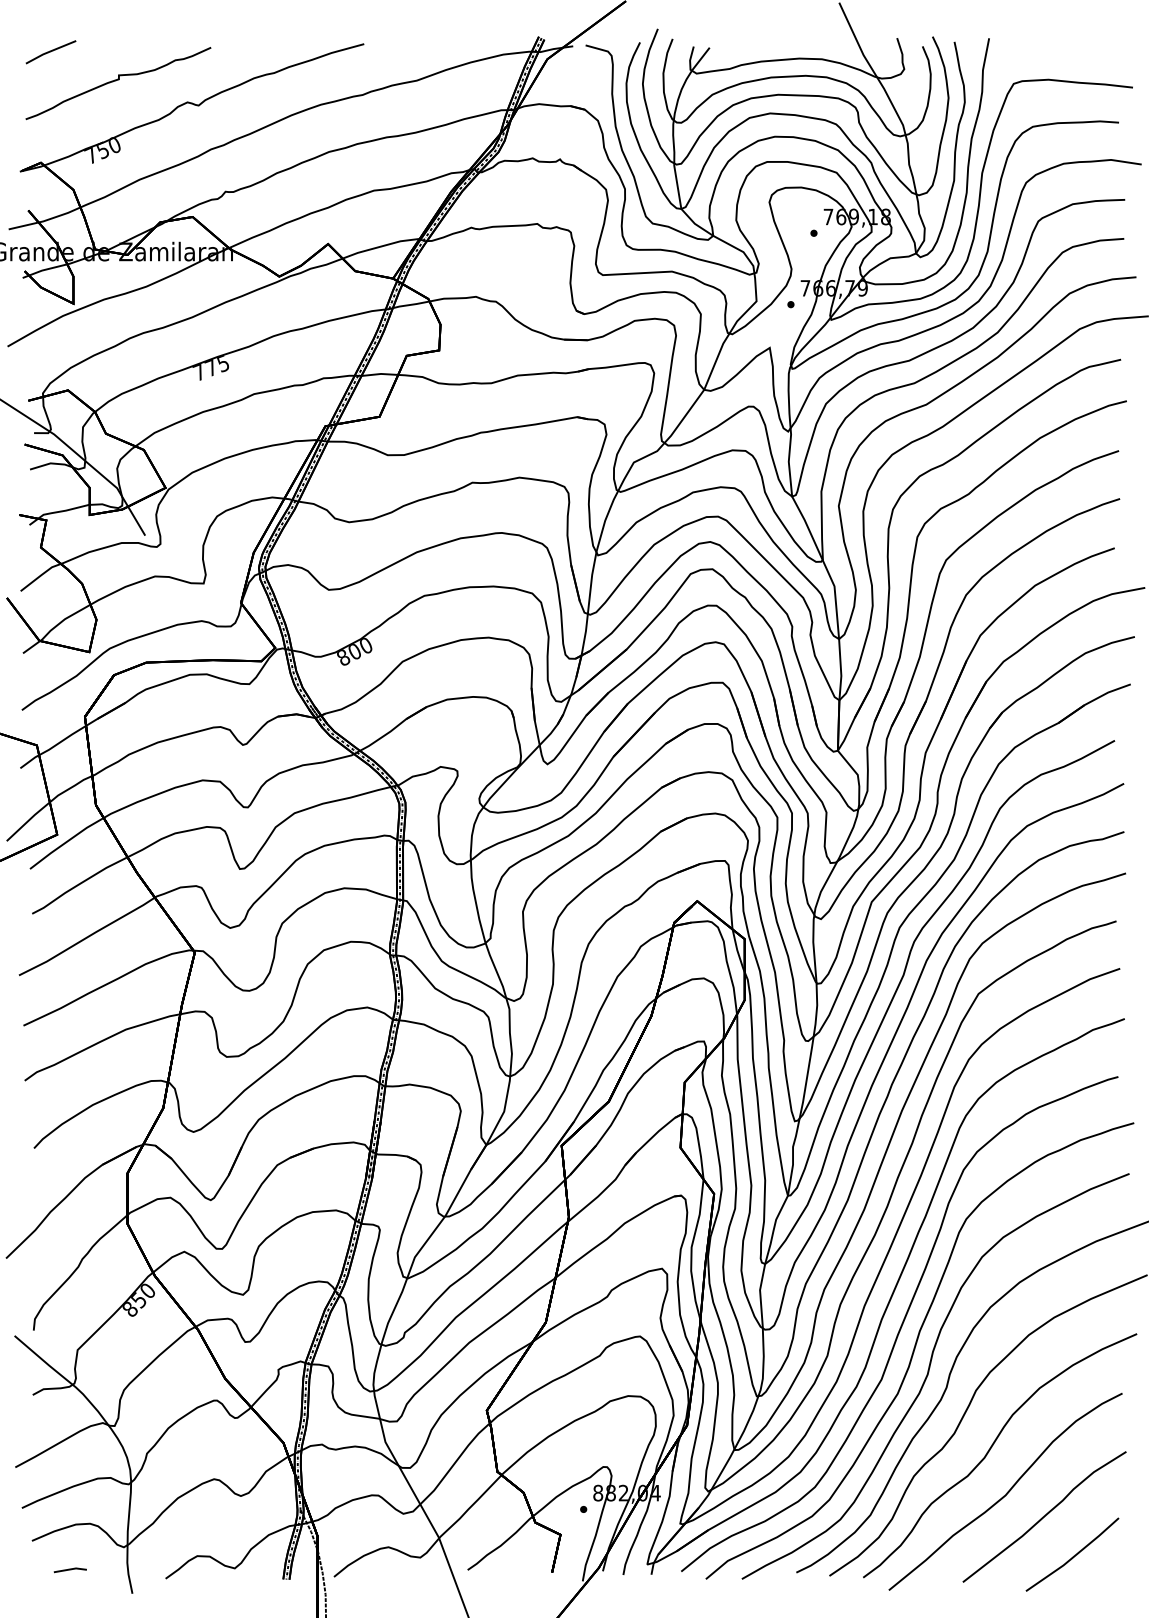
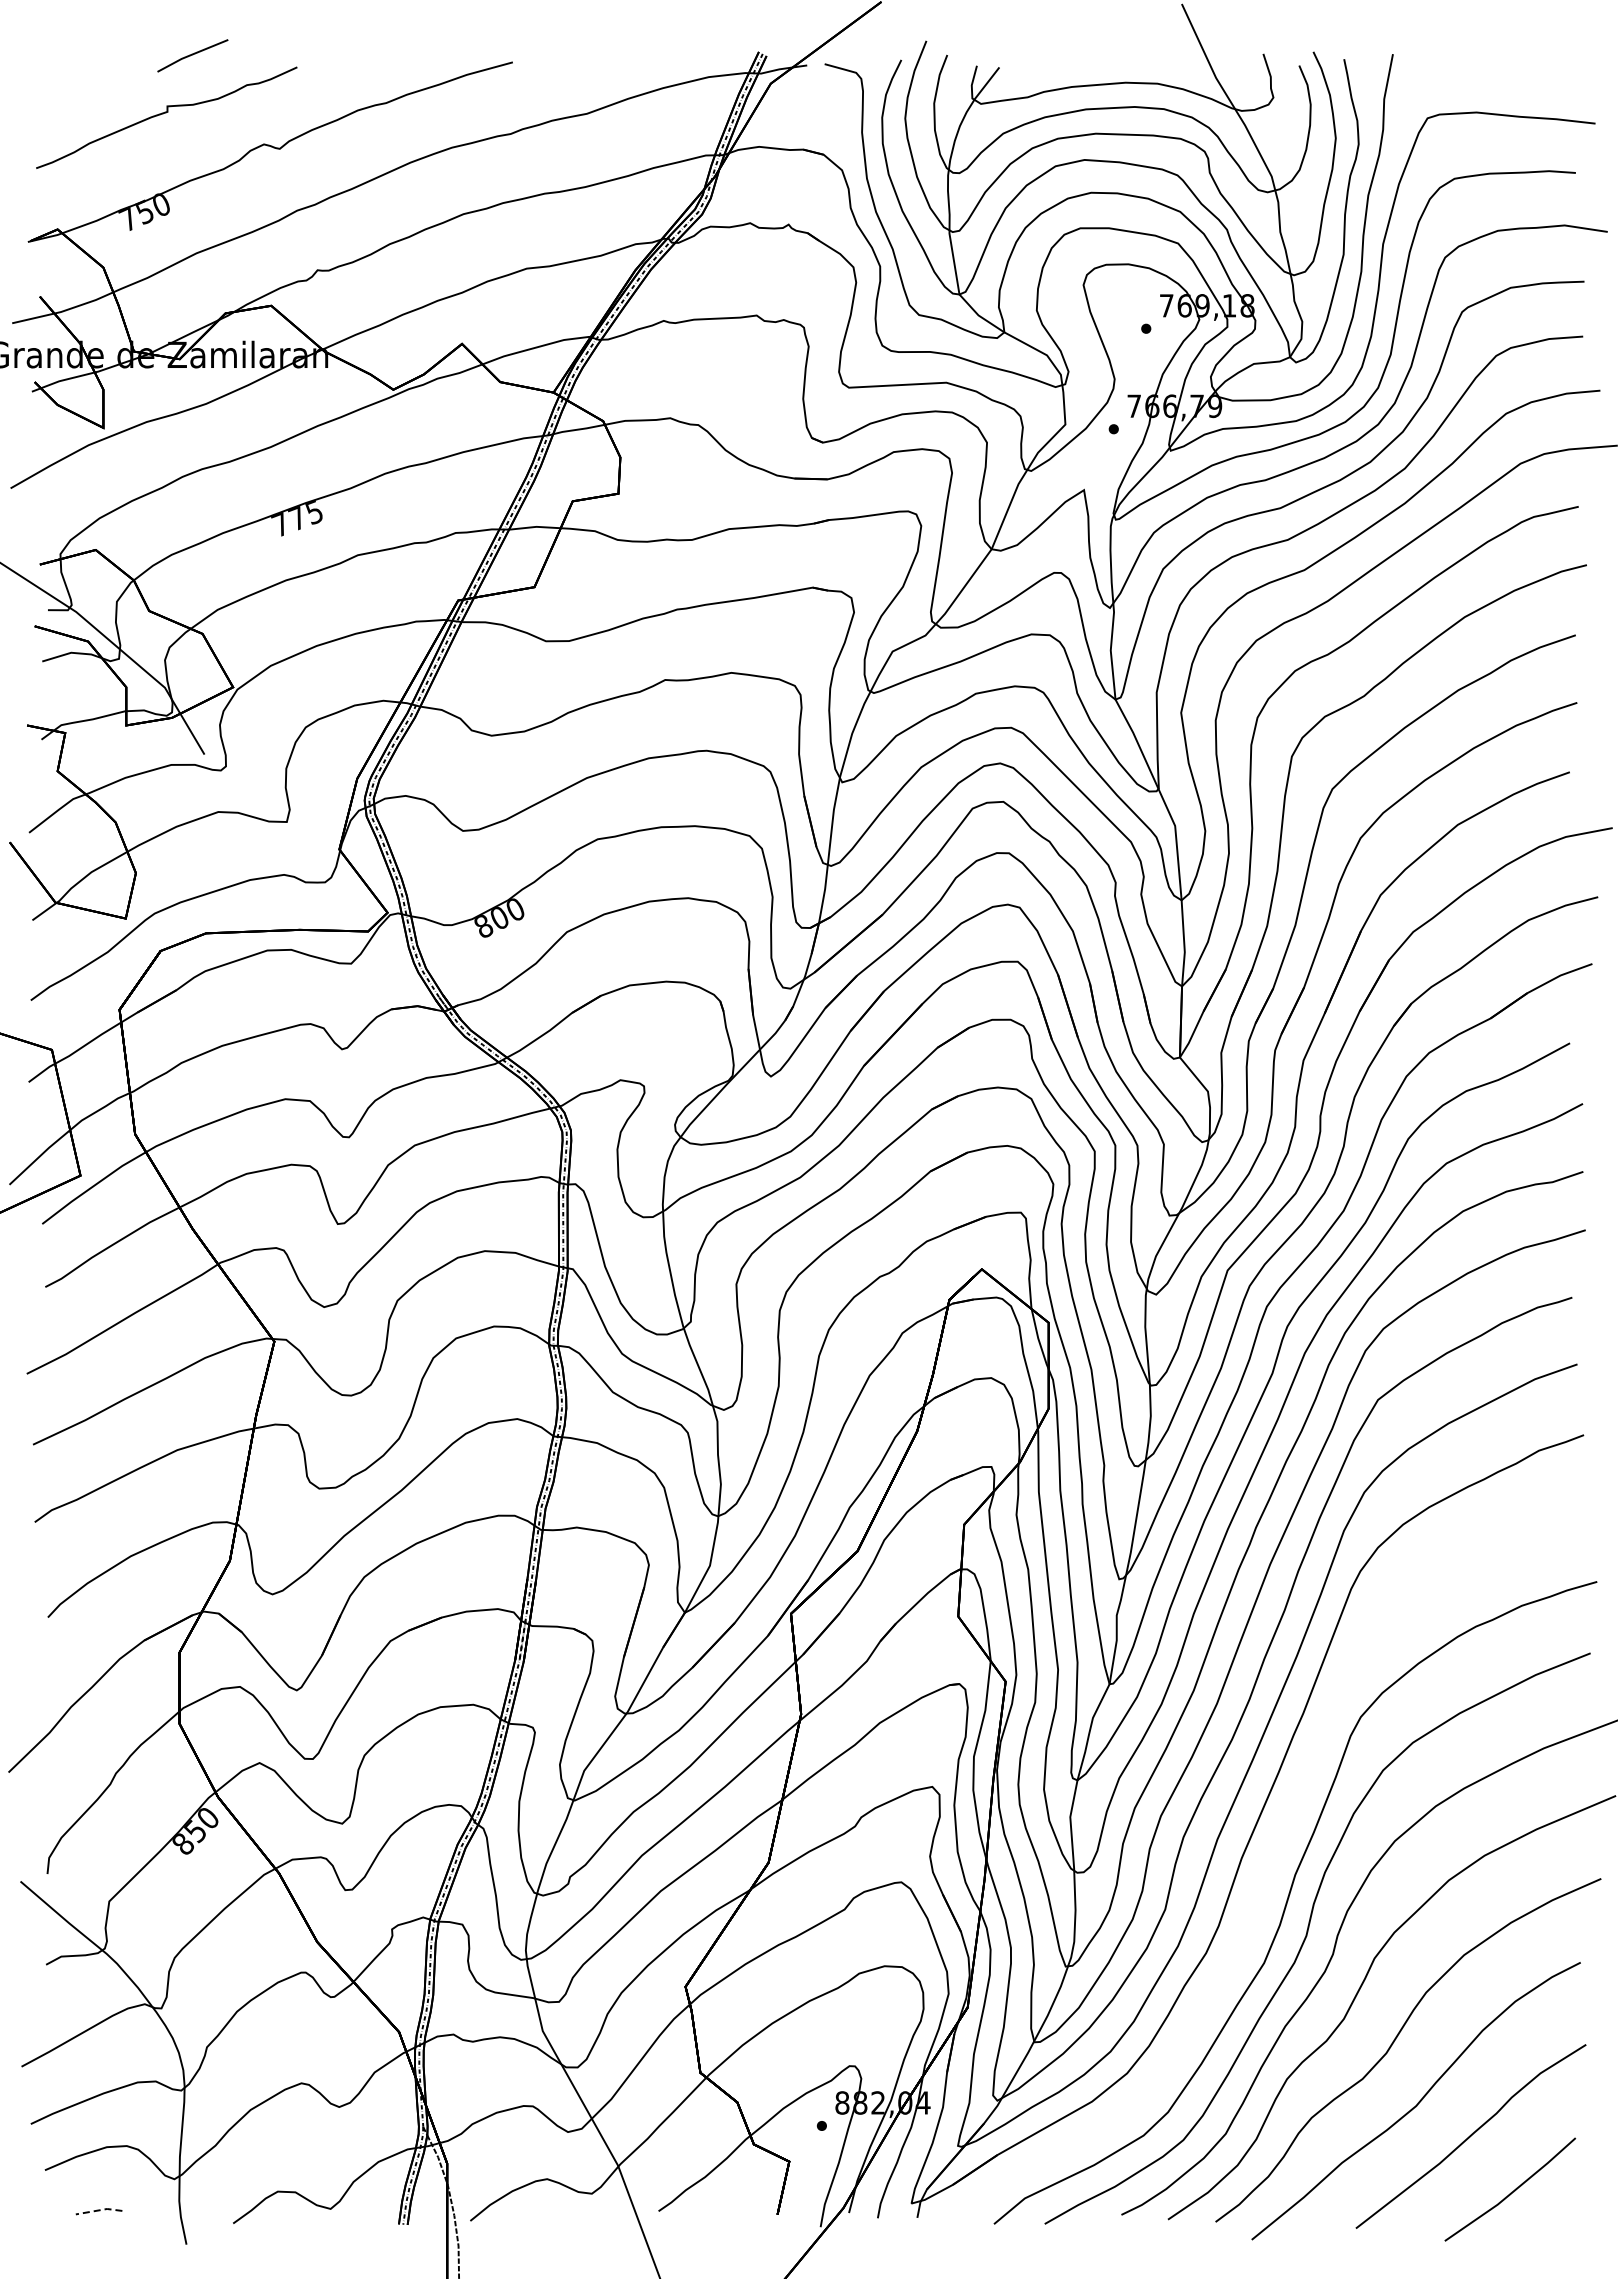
line: (50, 52) -> (192, 55), moved
curve: (901, 1324) -> (1269, 1865), removed
line: (70, 1569) -> (99, 2210), solid -> dashed

